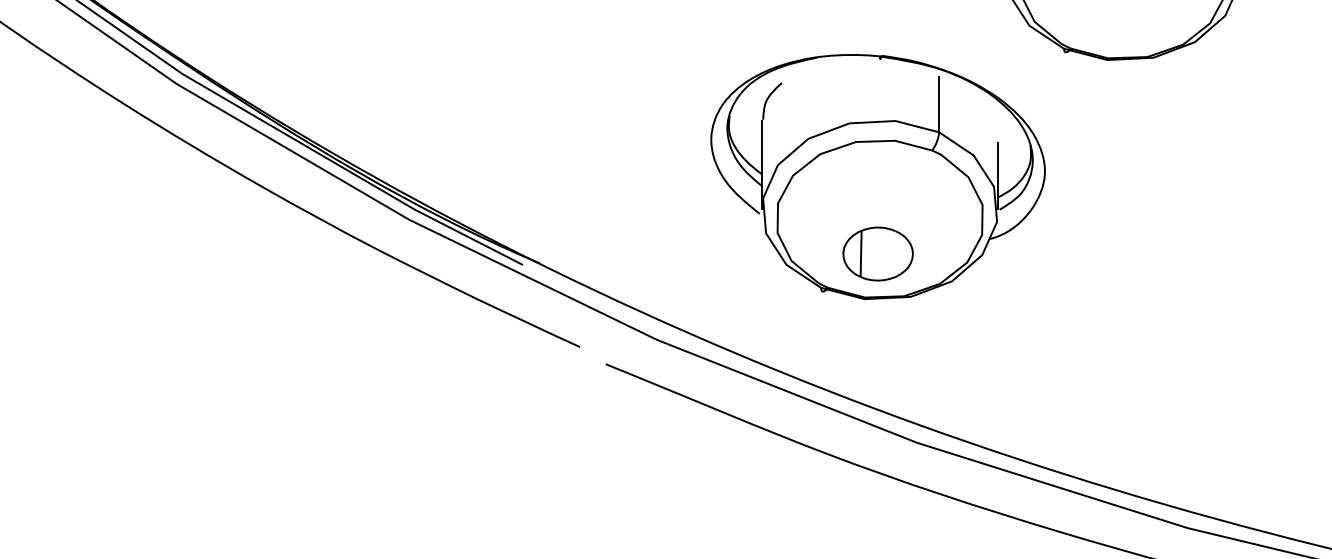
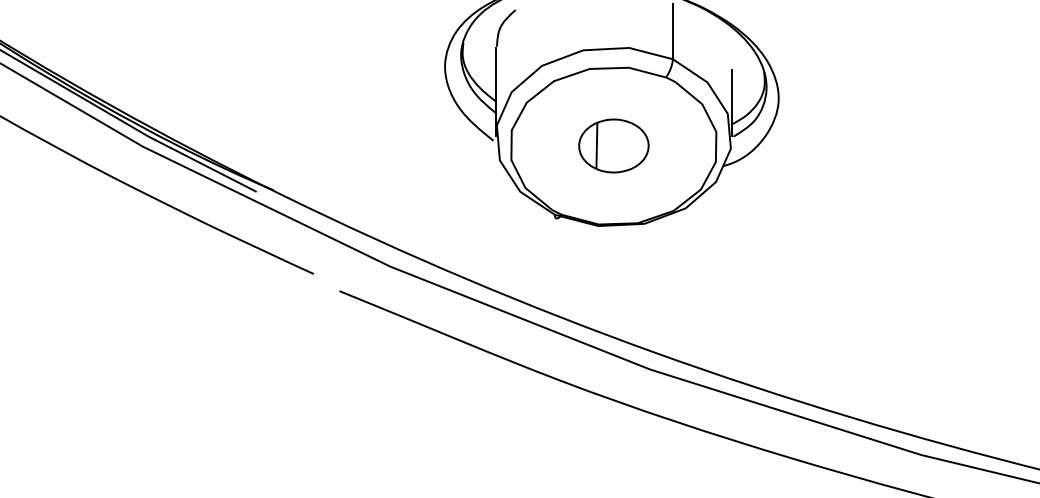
part: (877, 253) -> (613, 145), moved

